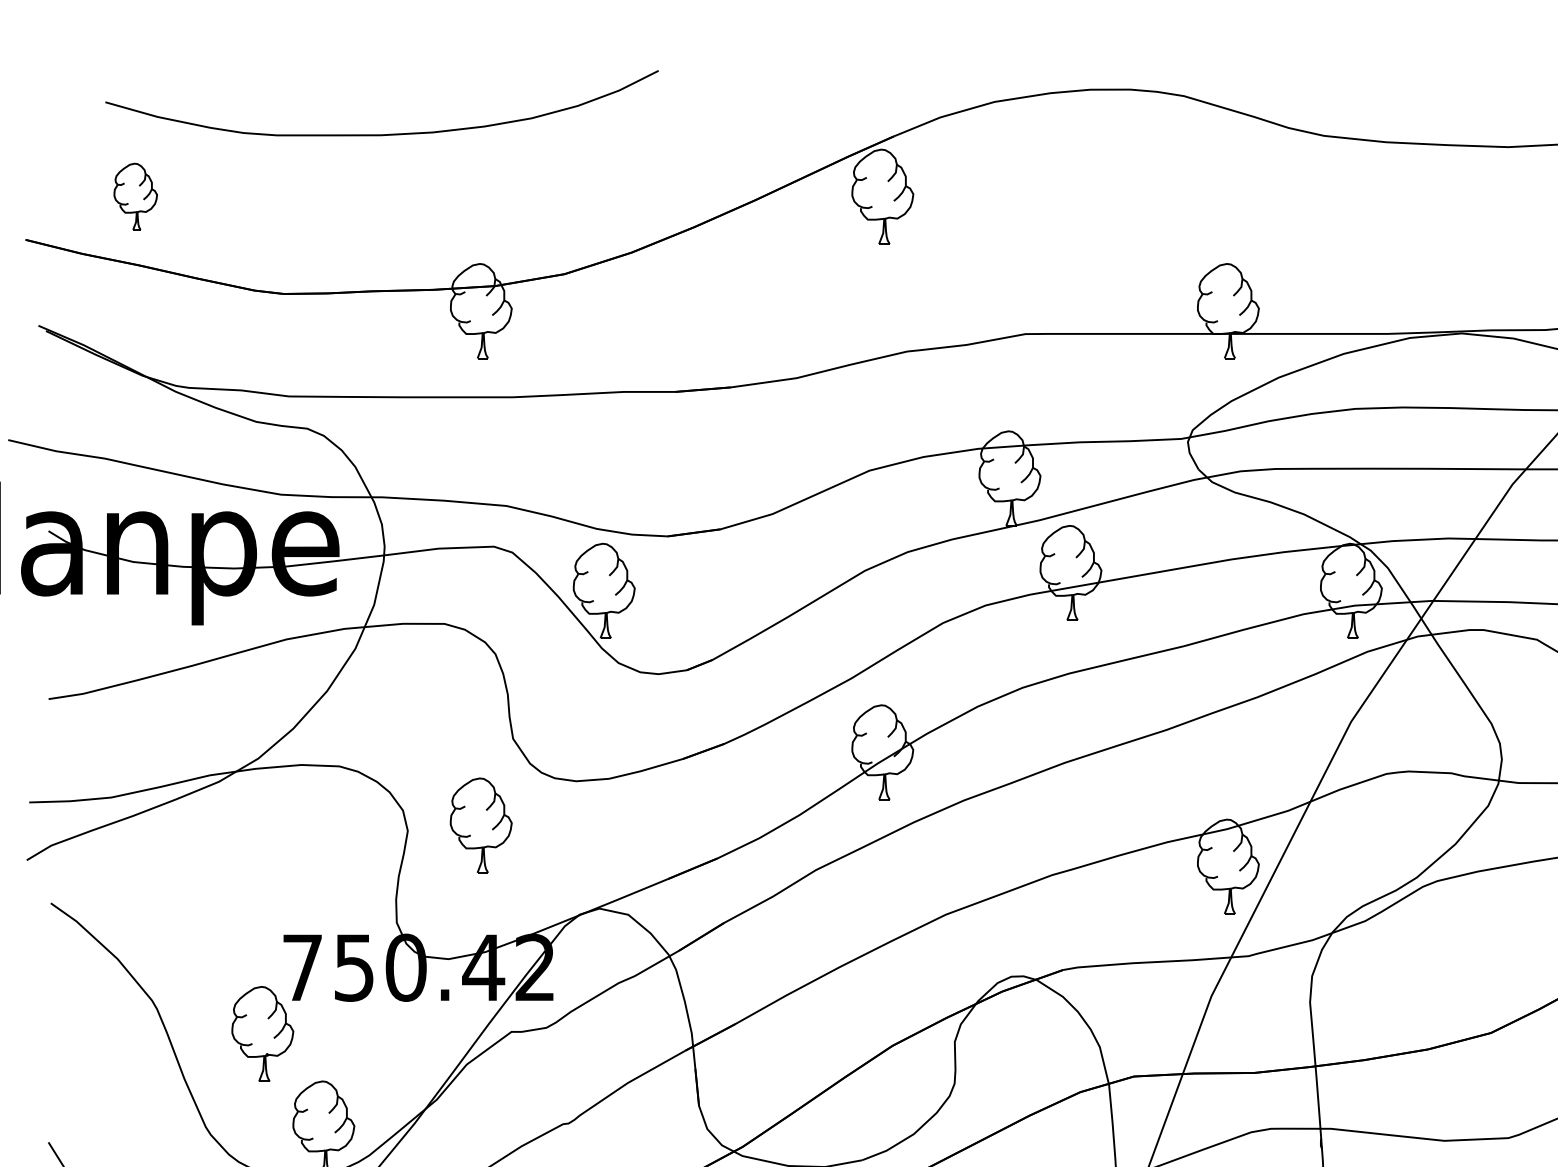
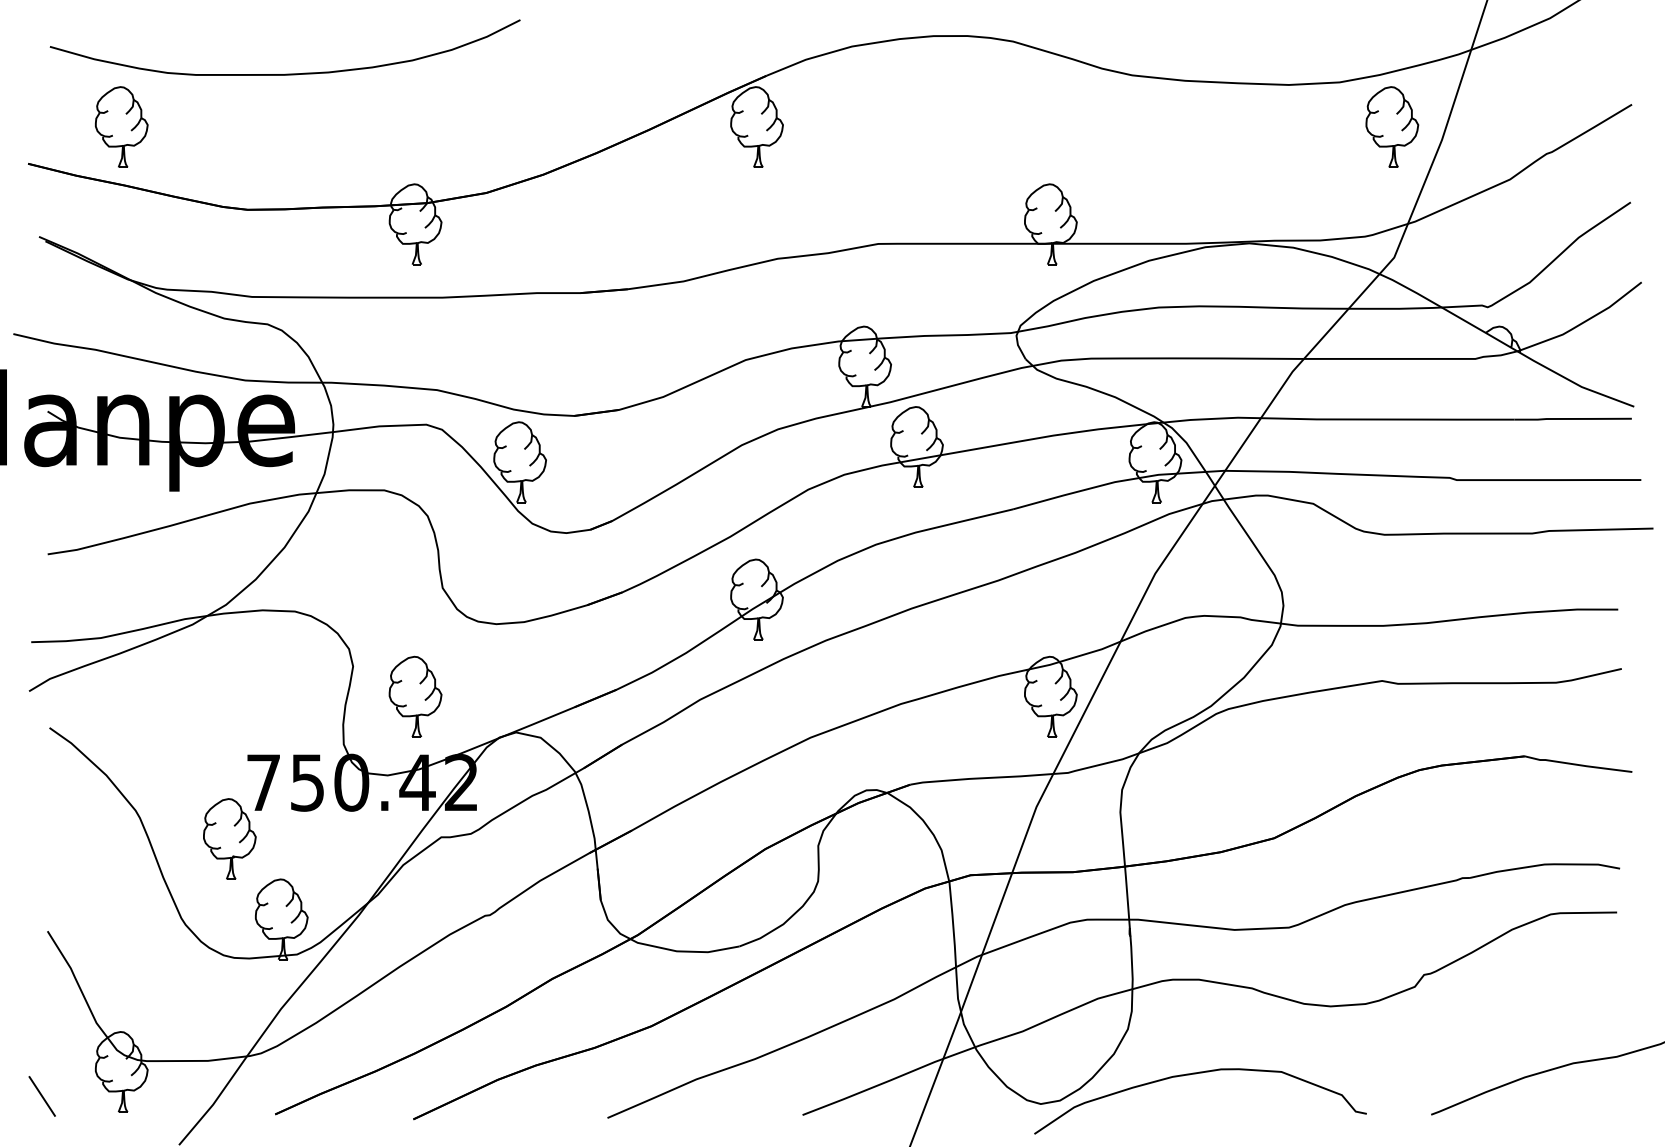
curve: (382, 133) -> (285, 73), moved
part: (135, 195) -> (121, 126), size x1.43
part: (481, 825) -> (415, 696), moved

